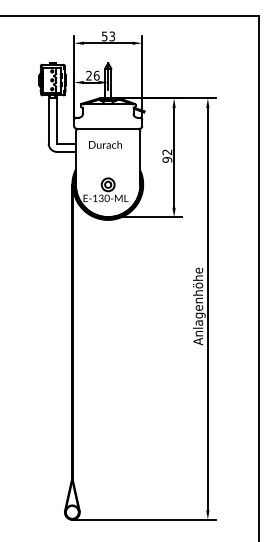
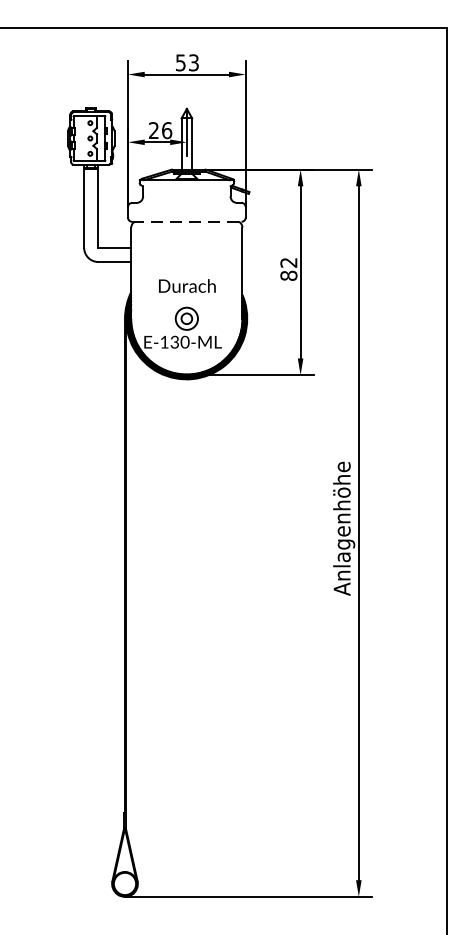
line: (108, 128) -> (187, 221), solid -> dashed
text: (105, 144) -> (187, 285), moved
text: (167, 159) -> (289, 275), 92 -> 82

